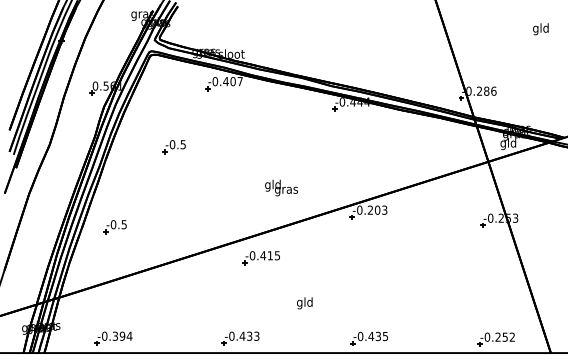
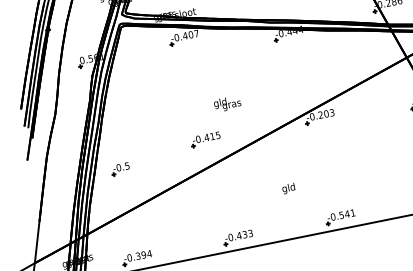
part: (173, 147) -> (154, 96), removed
text: (281, 187) -> (227, 103), moved
part: (260, 258) -> (205, 140), moved
text: (304, 303) -> (288, 188), moved
text: (378, 336) -> (347, 214), -0.435 -> -0.541

